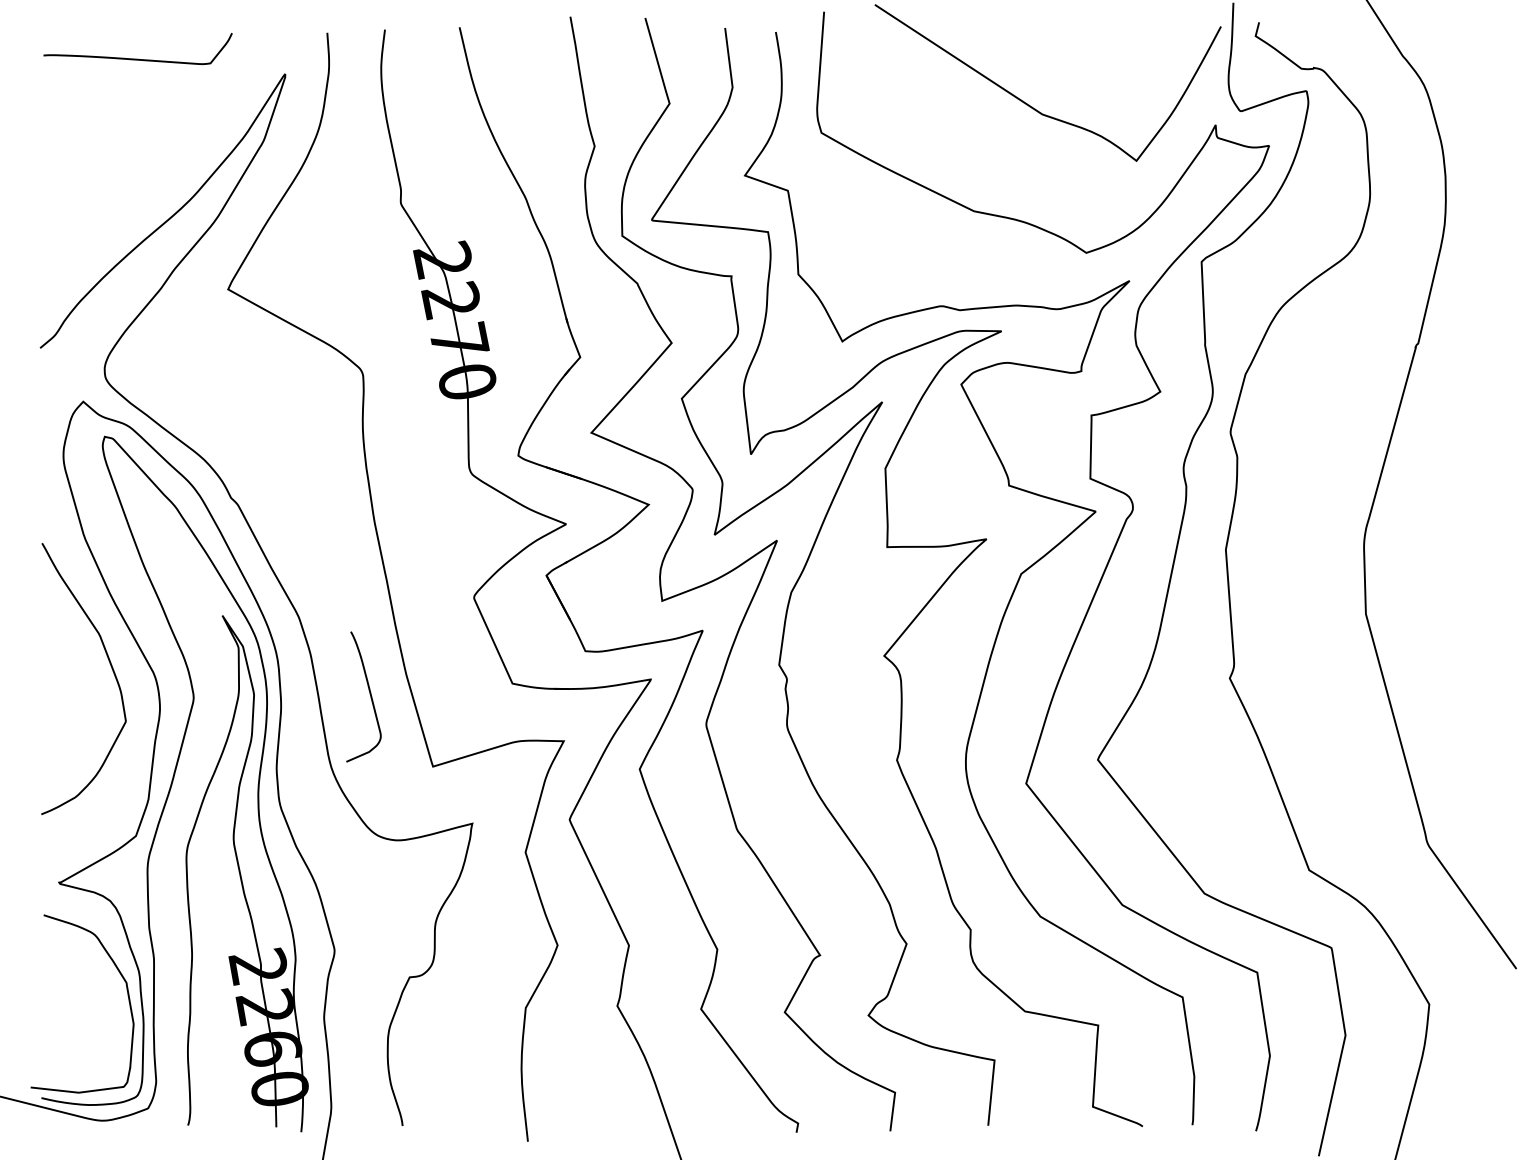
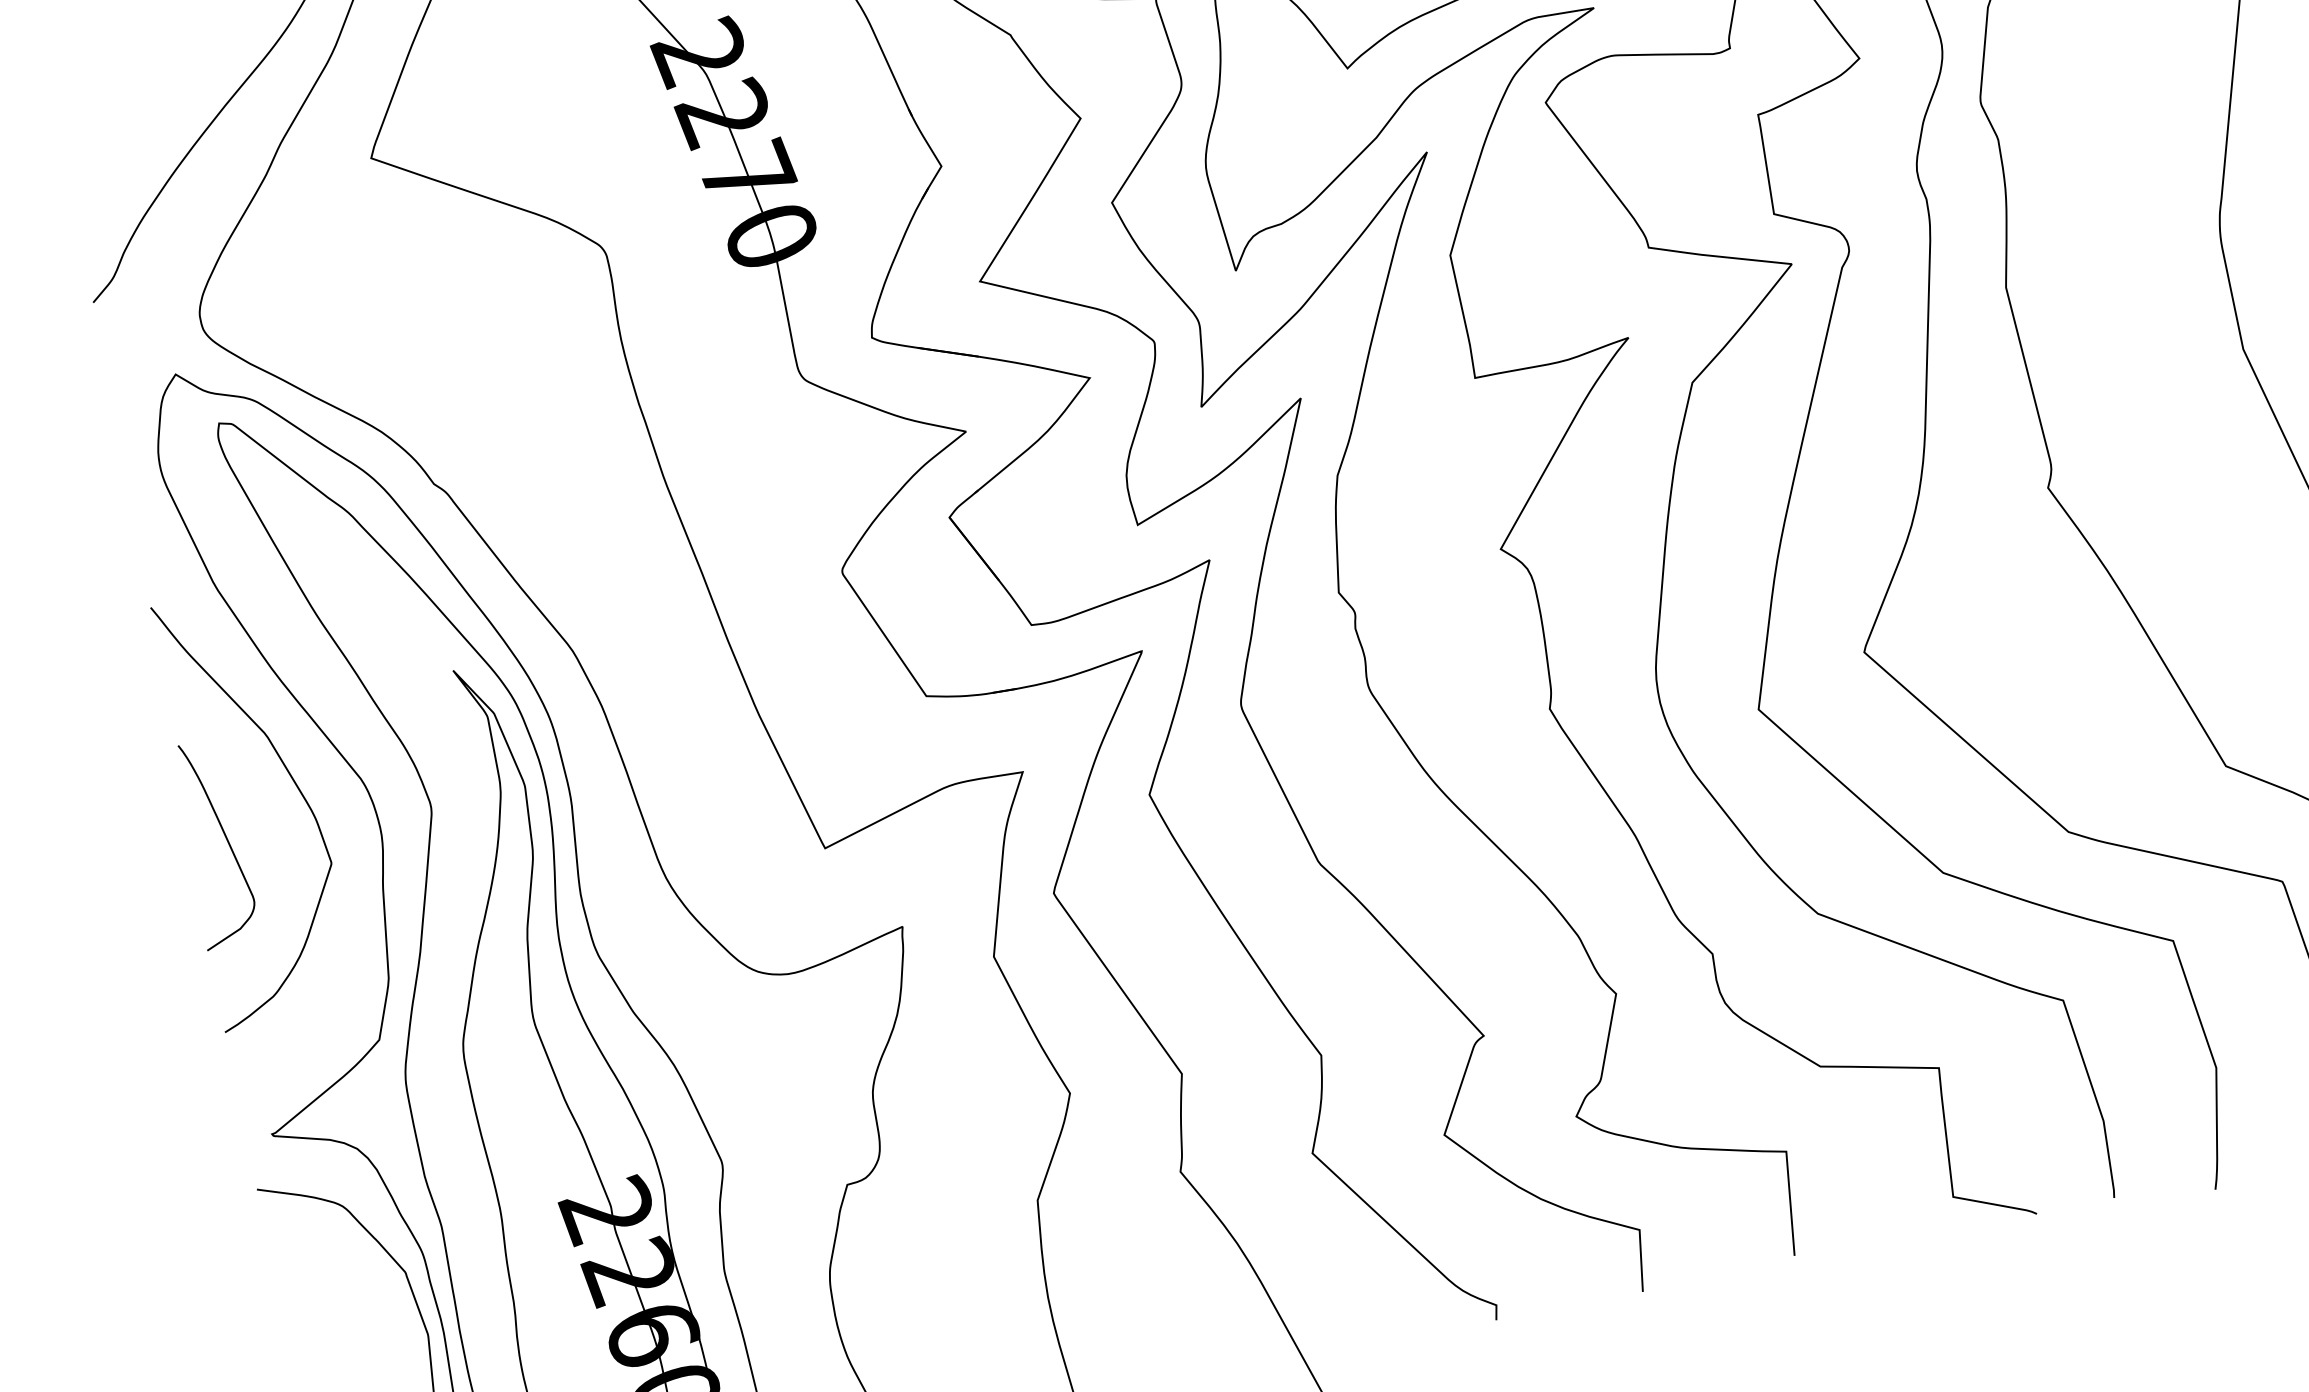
curve: (369, 694) -> (224, 838), moved

